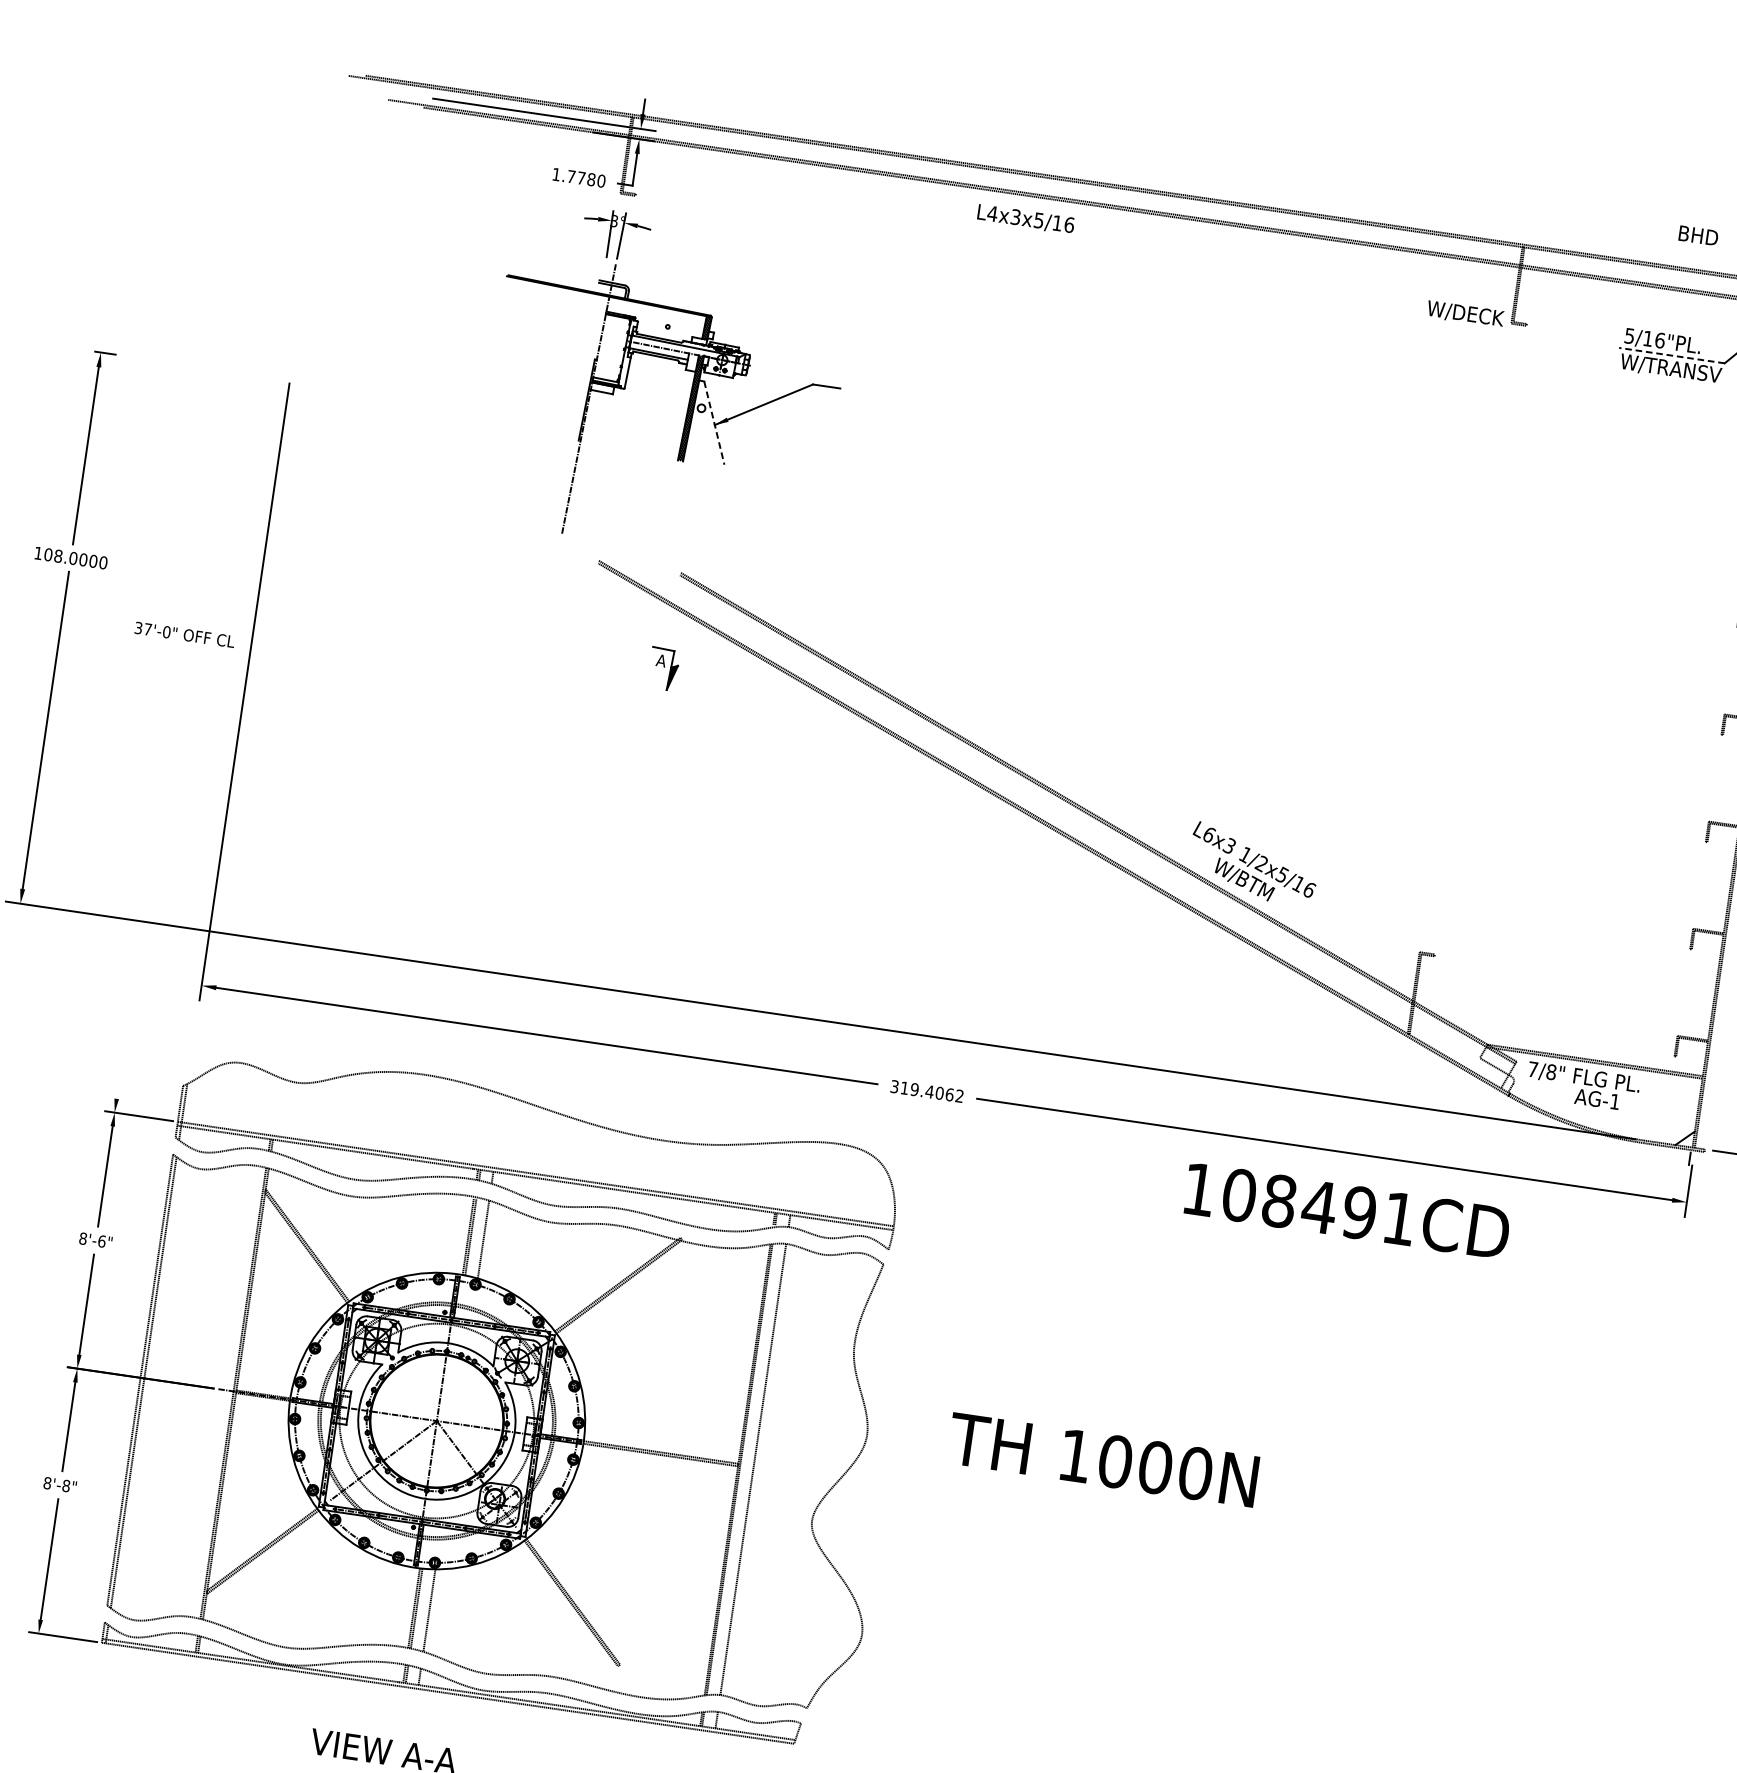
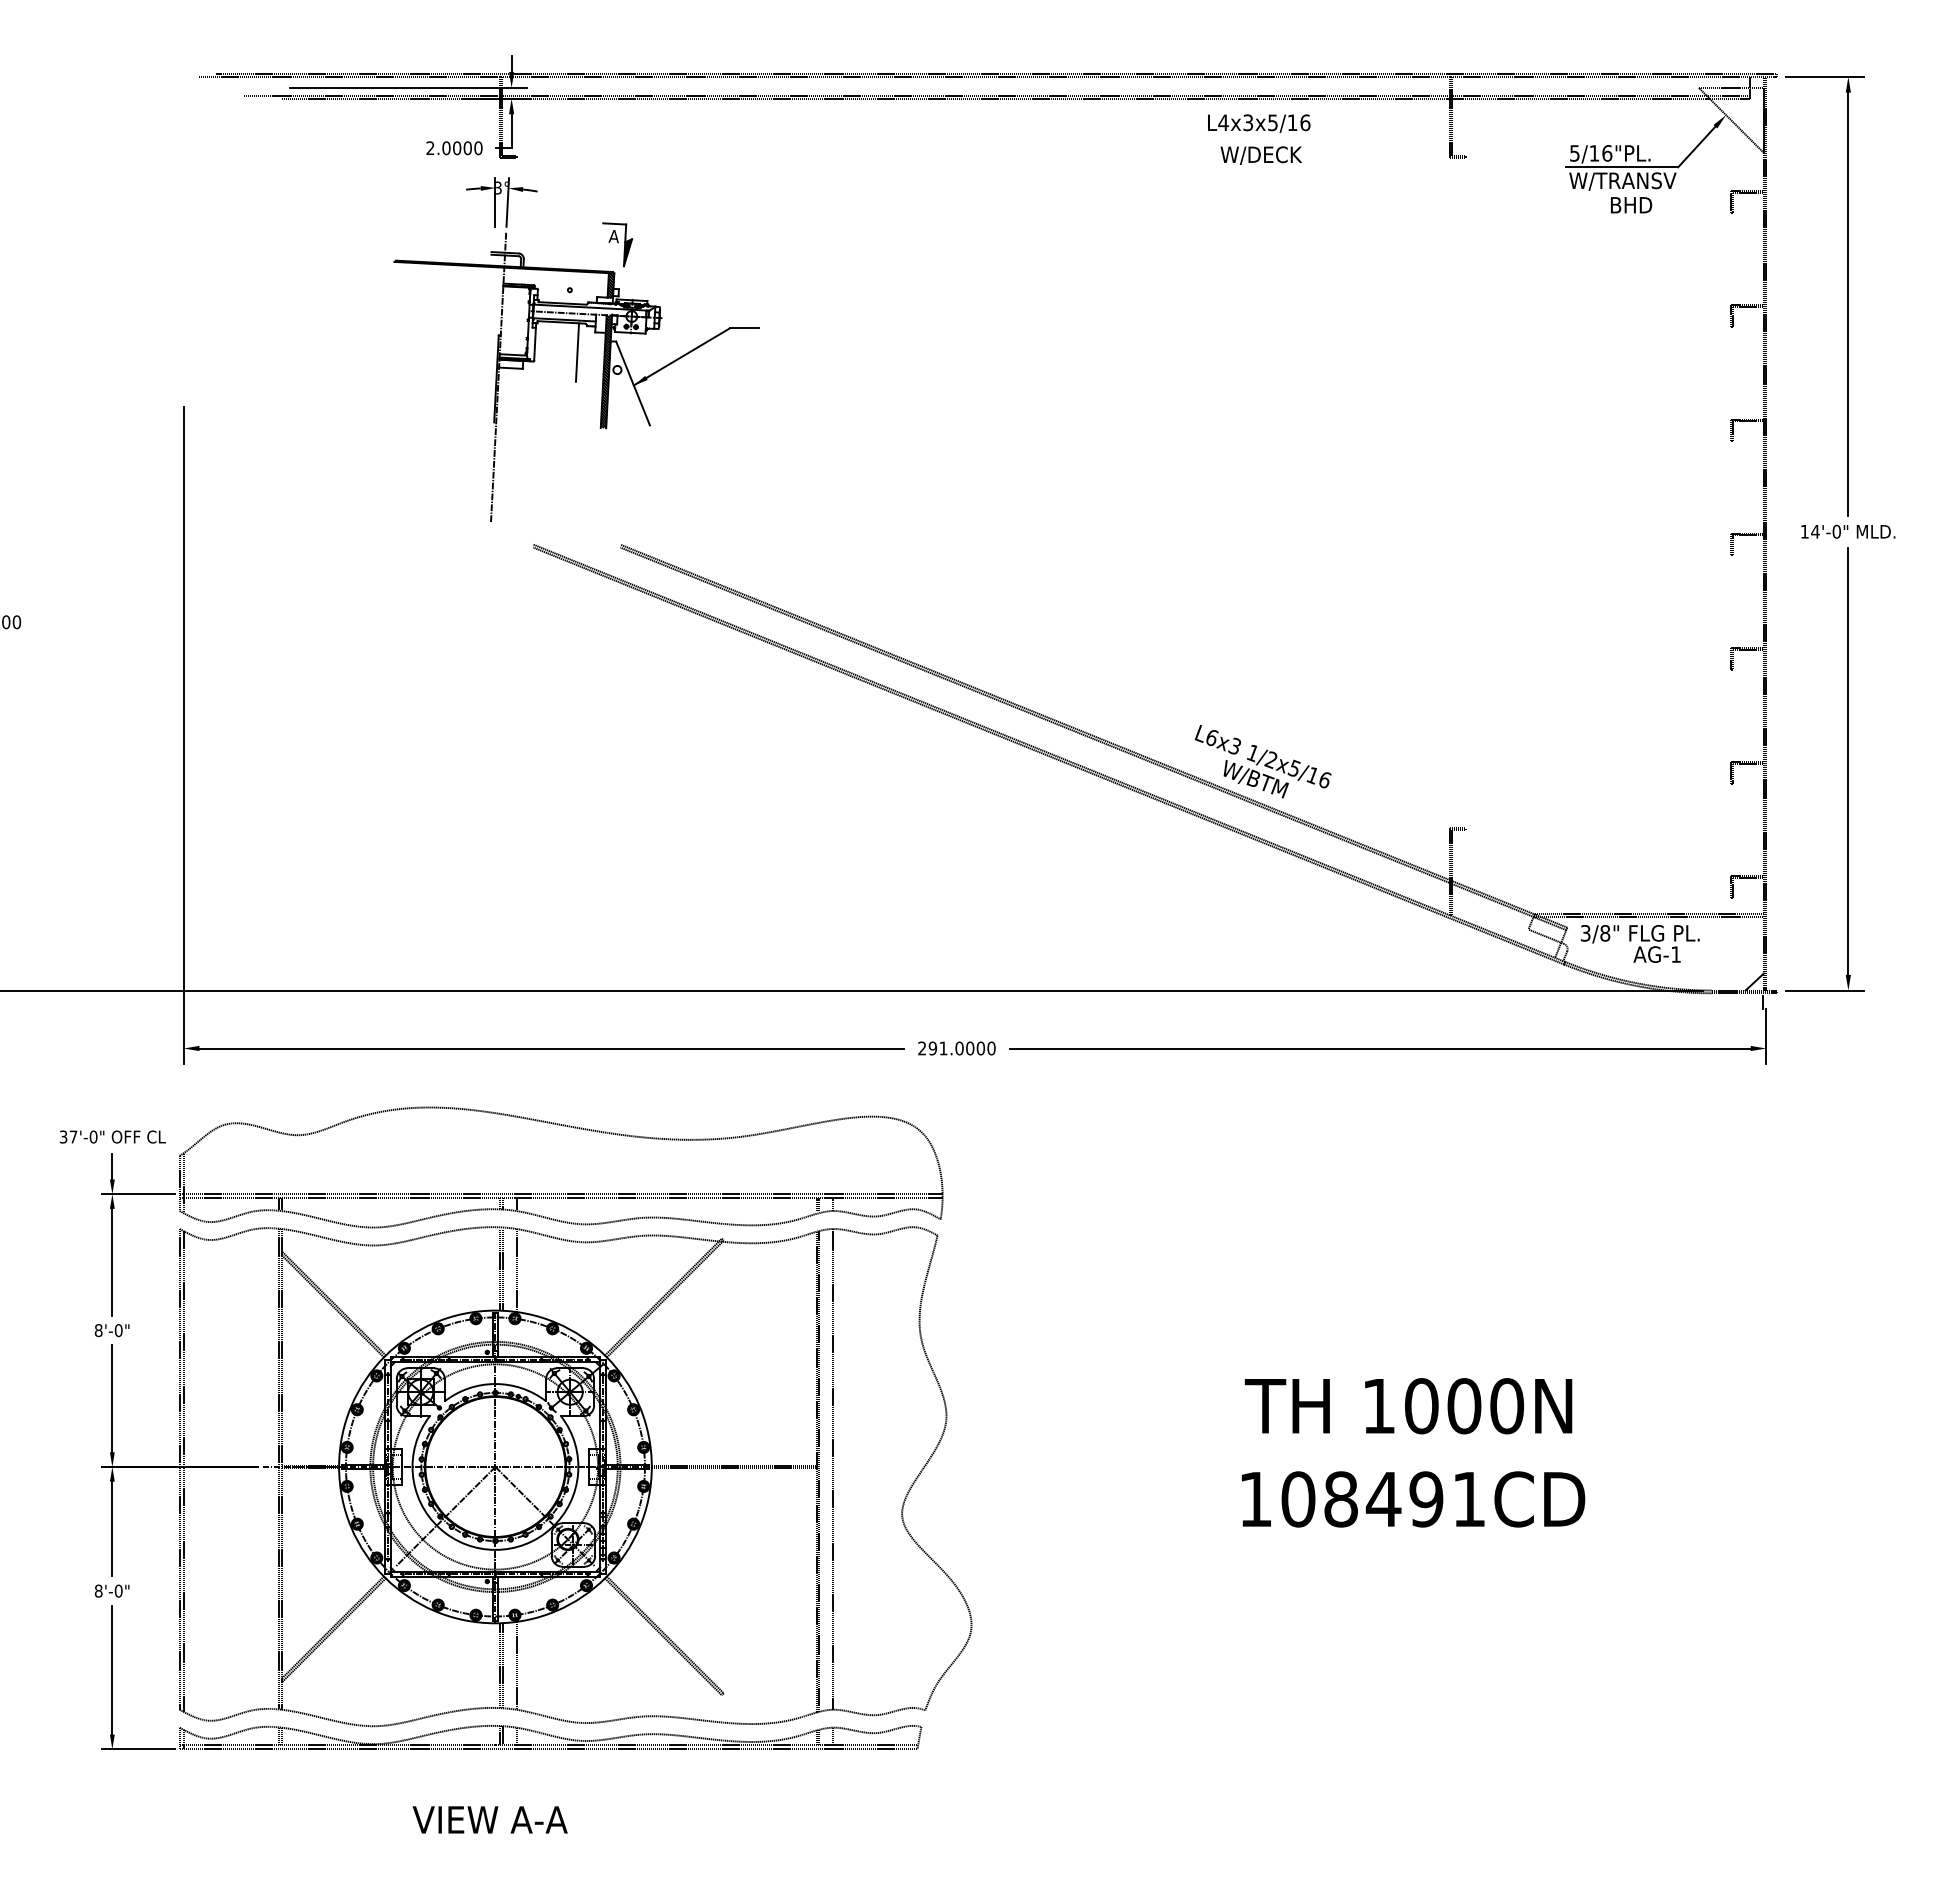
text: (573, 177) -> (448, 148), 1.7780 -> 2.0000
text: (1026, 219) -> (1259, 123), moved
text: (1698, 236) -> (1631, 205), moved
text: (1465, 314) -> (1261, 155), moved
line: (1671, 355) -> (1621, 167), dashed -> solid
line: (666, 386) -> (577, 352), added
line: (714, 423) -> (633, 383), dashed -> solid
text: (184, 634) -> (112, 1136), moved
part: (663, 668) -> (617, 244), moved
text: (1532, 1069) -> (1585, 933), 7/8" -> 3/8"
line: (118, 1086) -> (112, 1166), added
text: (926, 1091) -> (956, 1048), 319.4062 -> 291.0000
text: (1347, 1211) -> (1413, 1499), moved
text: (101, 1241) -> (118, 1330), 8'-6" -> 8'-0"
text: (1103, 1460) -> (1408, 1406), moved
text: (66, 1486) -> (118, 1591), 8'-8" -> 8'-0"

